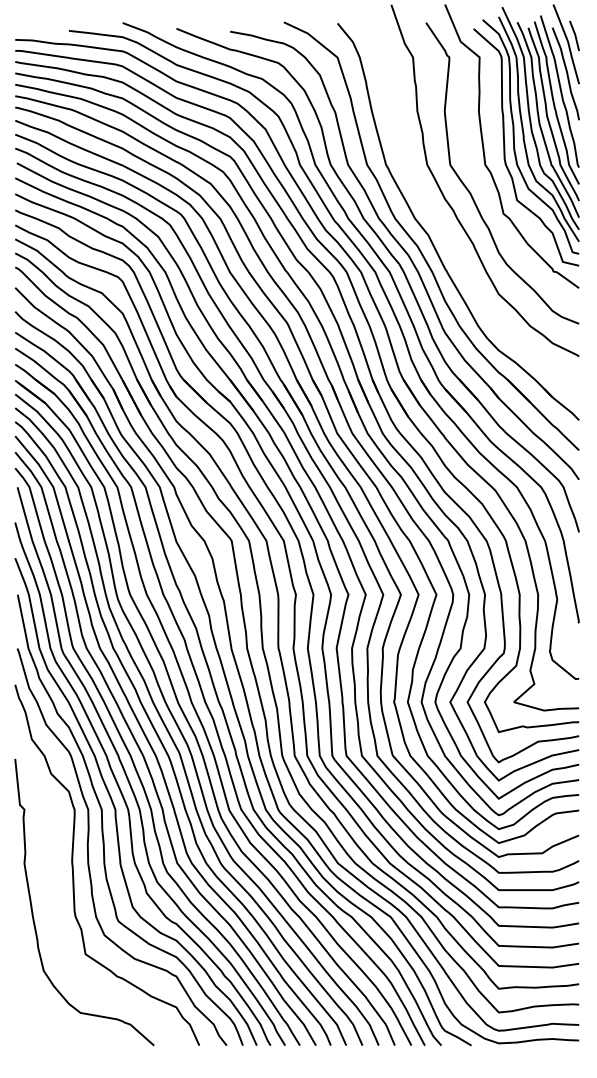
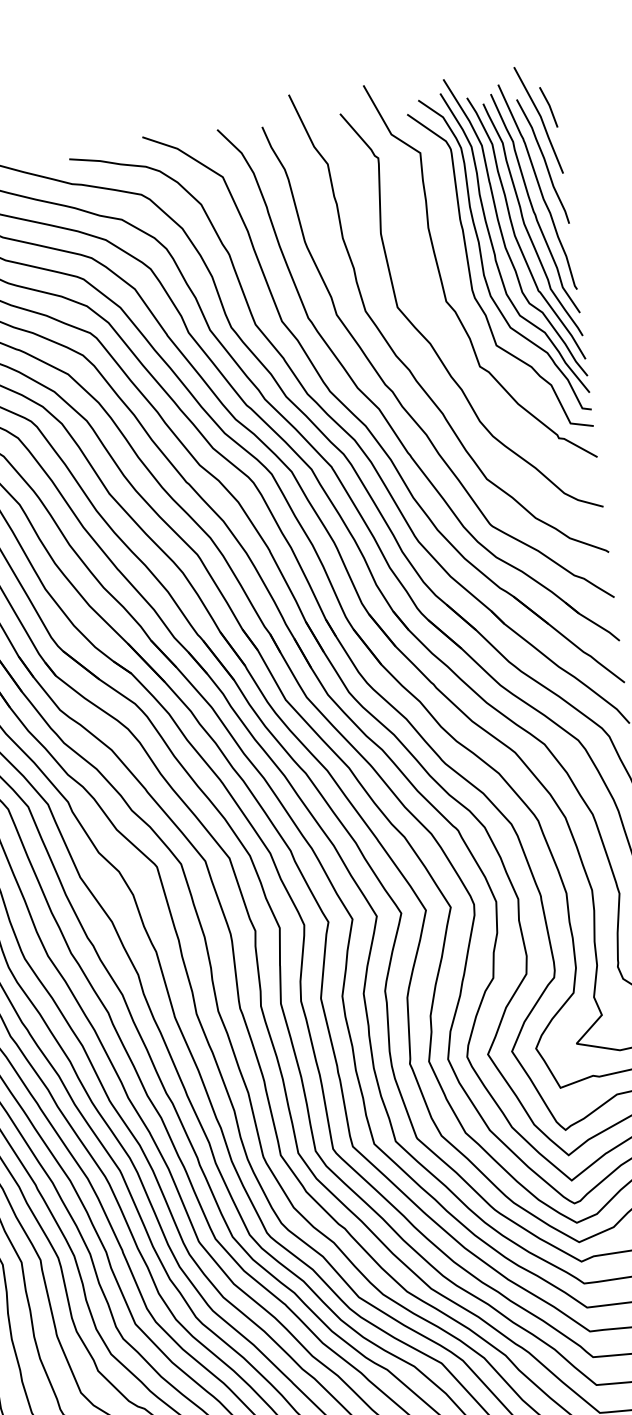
curve: (440, 223) -> (393, 390), added

